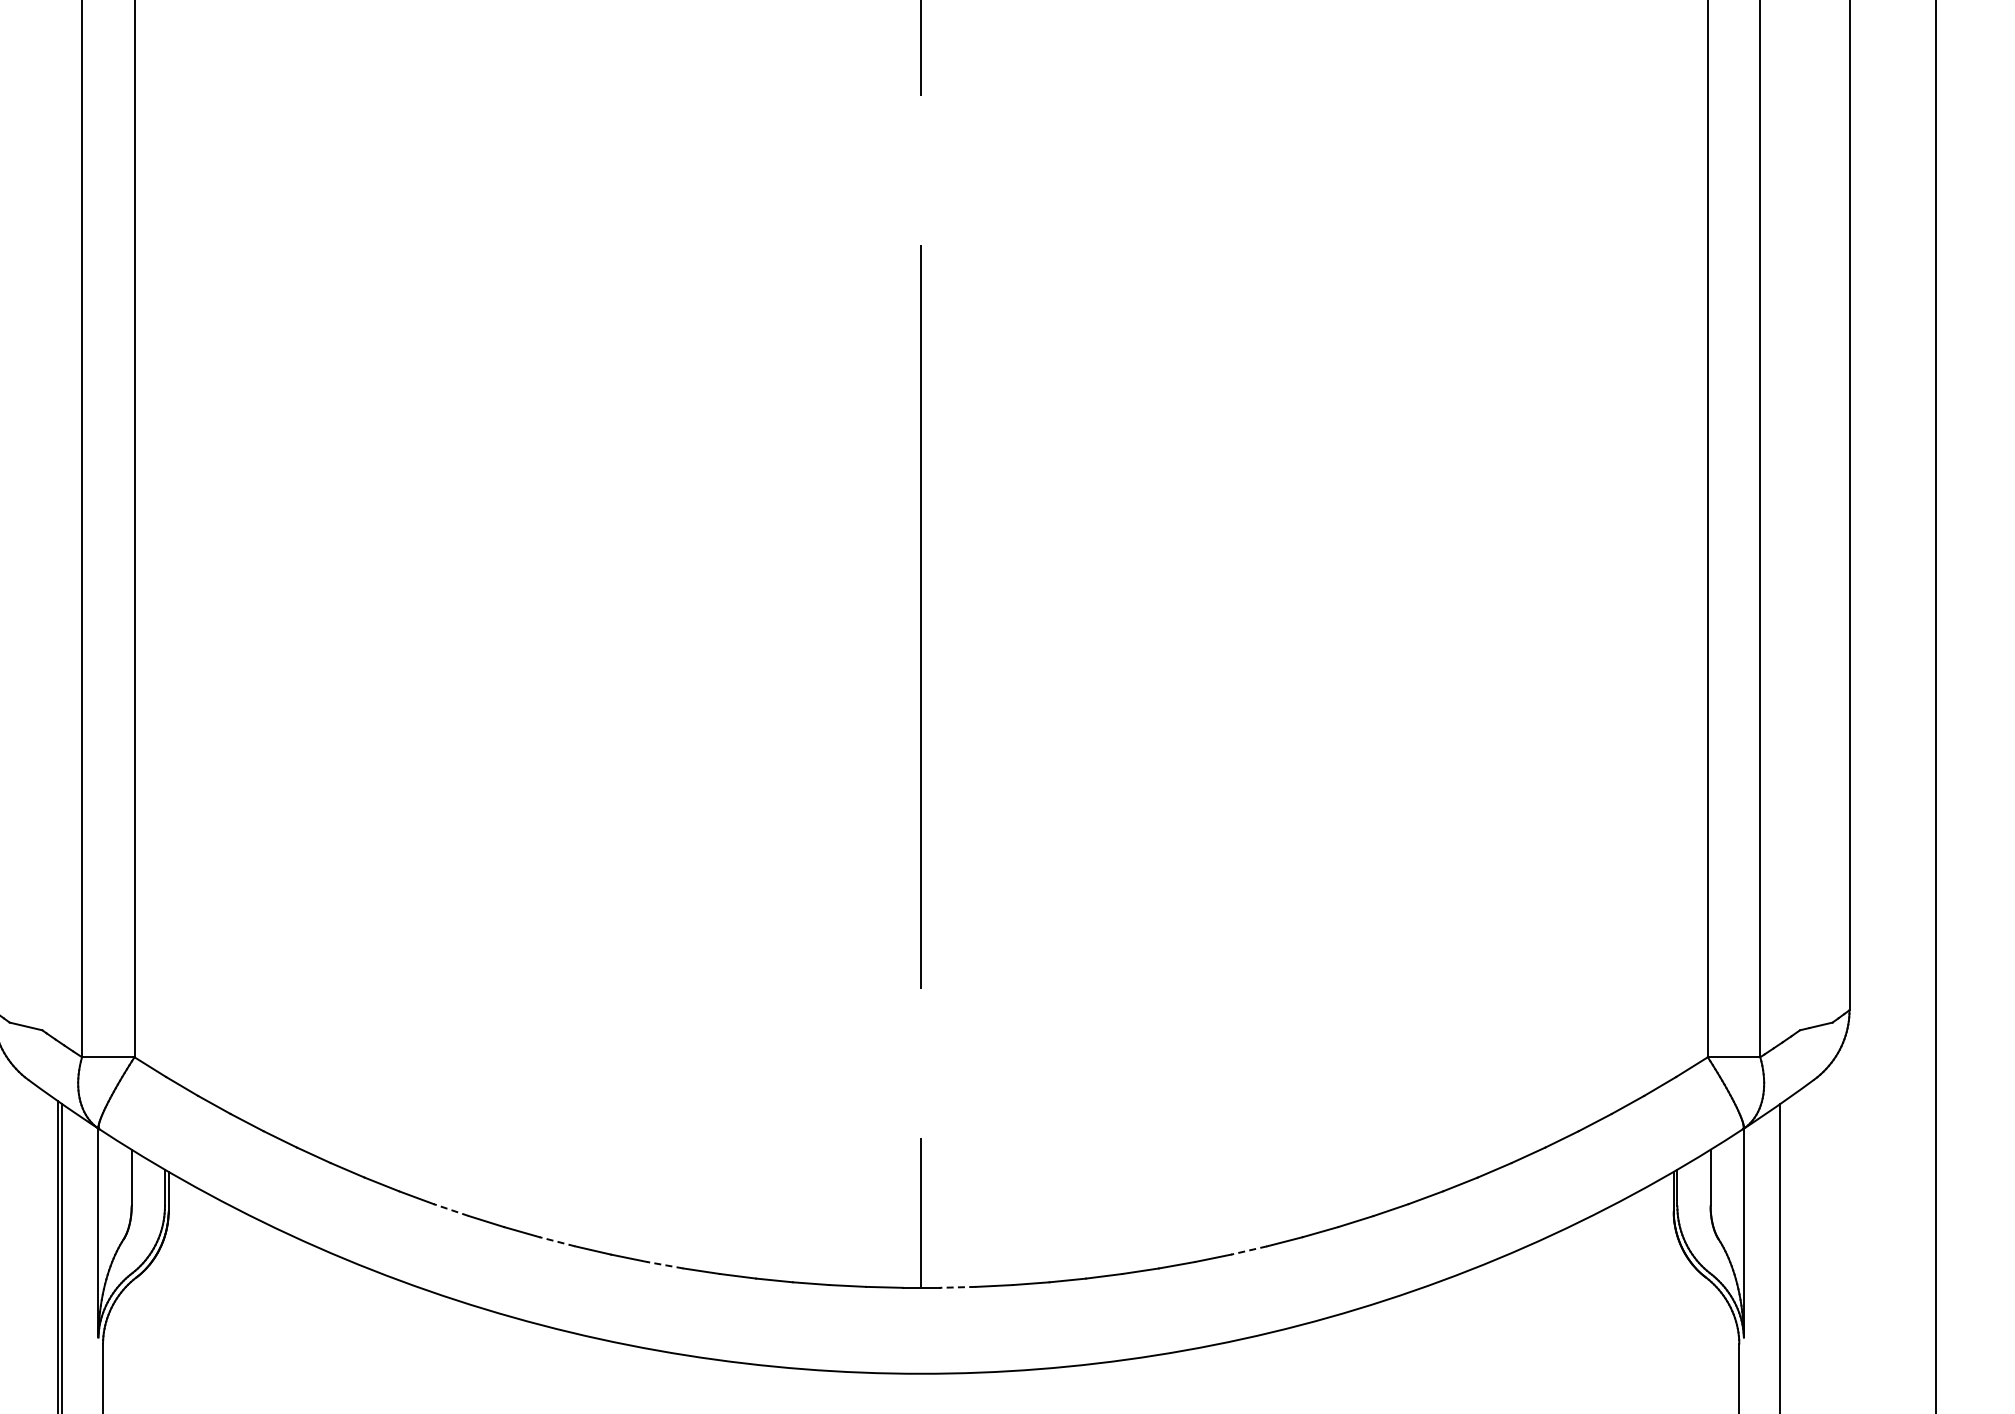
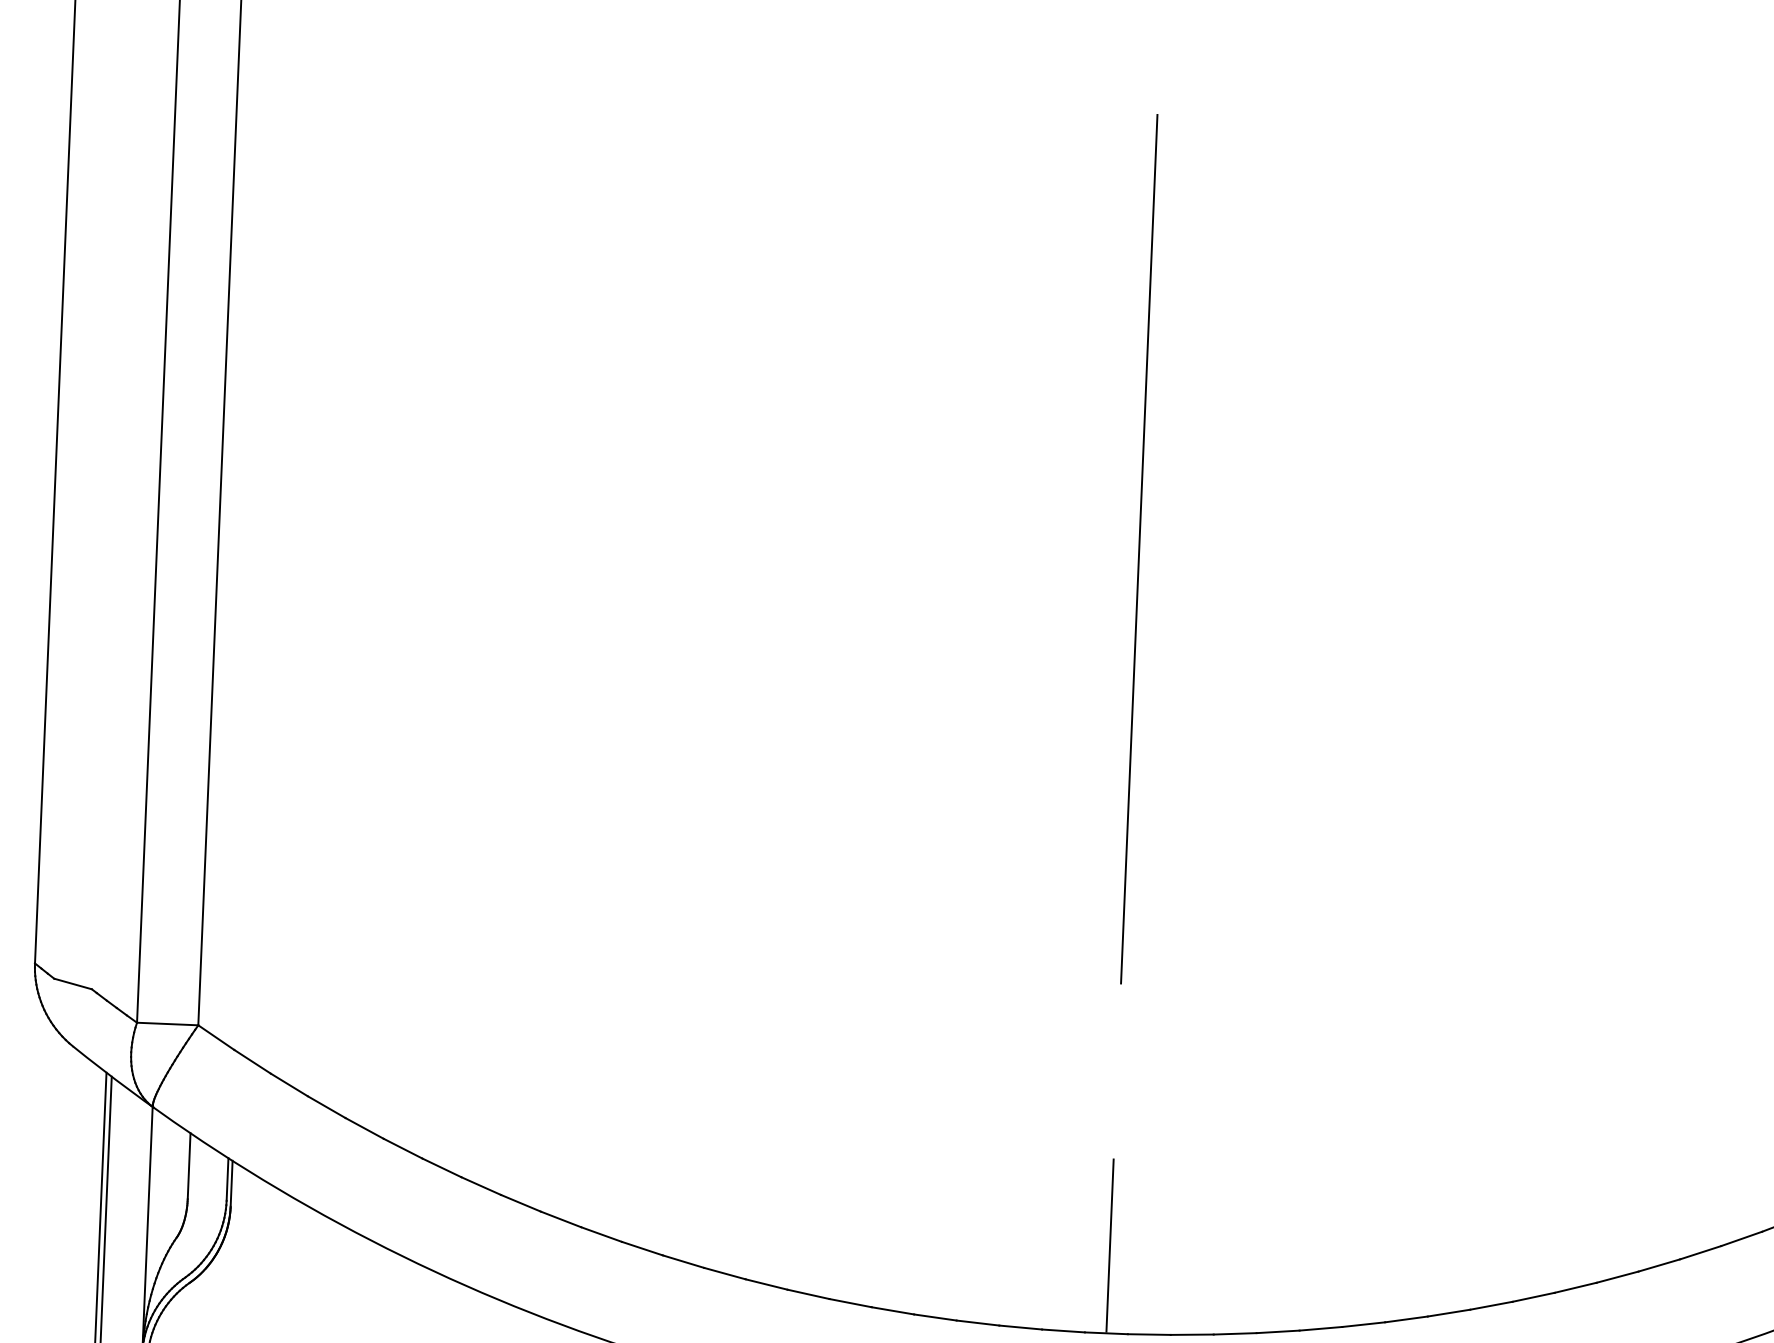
line: (450, 1209) -> (560, 1218), dashed -> solid
line: (556, 1241) -> (682, 1261), dashed -> solid
line: (1248, 1250) -> (1490, 1305), dashed -> solid
line: (664, 1265) -> (807, 1294), dashed -> solid
line: (957, 1287) -> (1148, 1334), dashed -> solid

